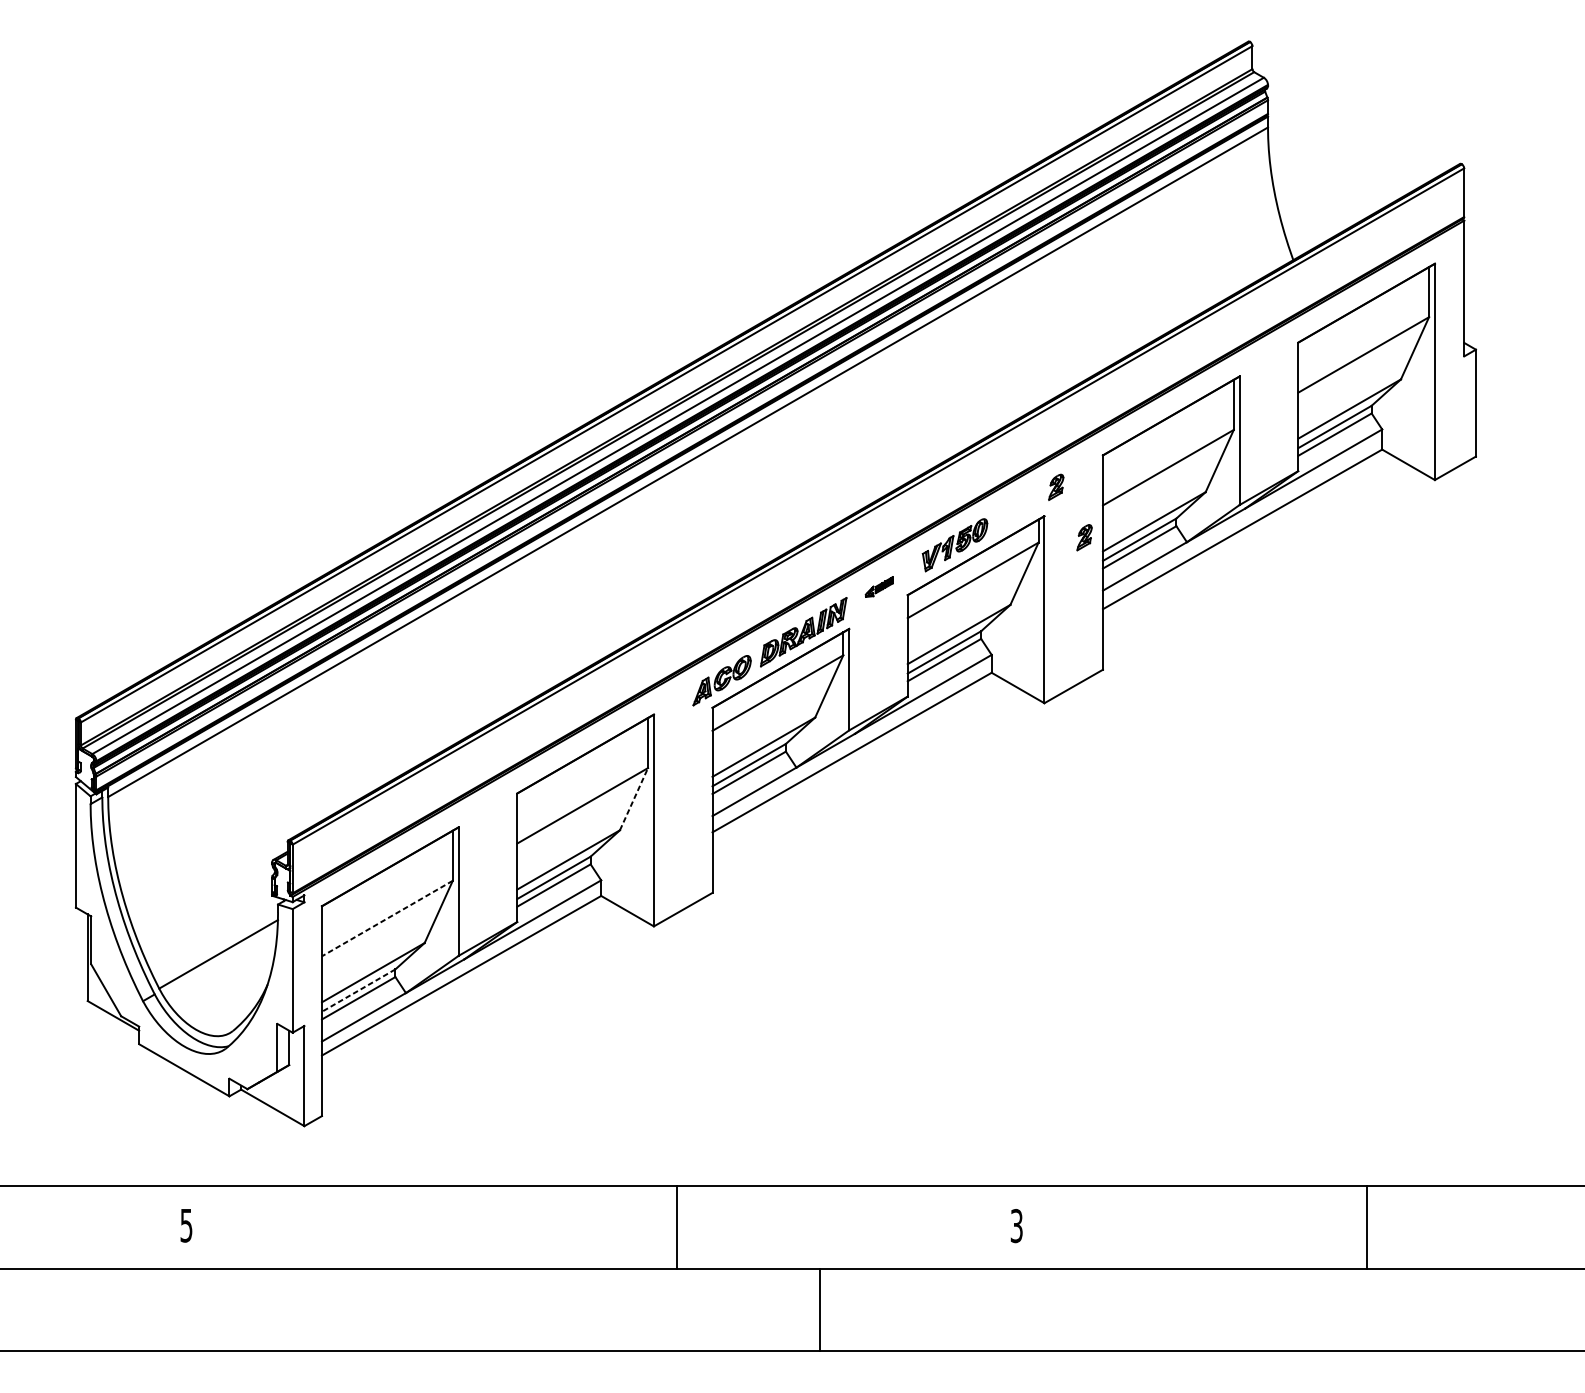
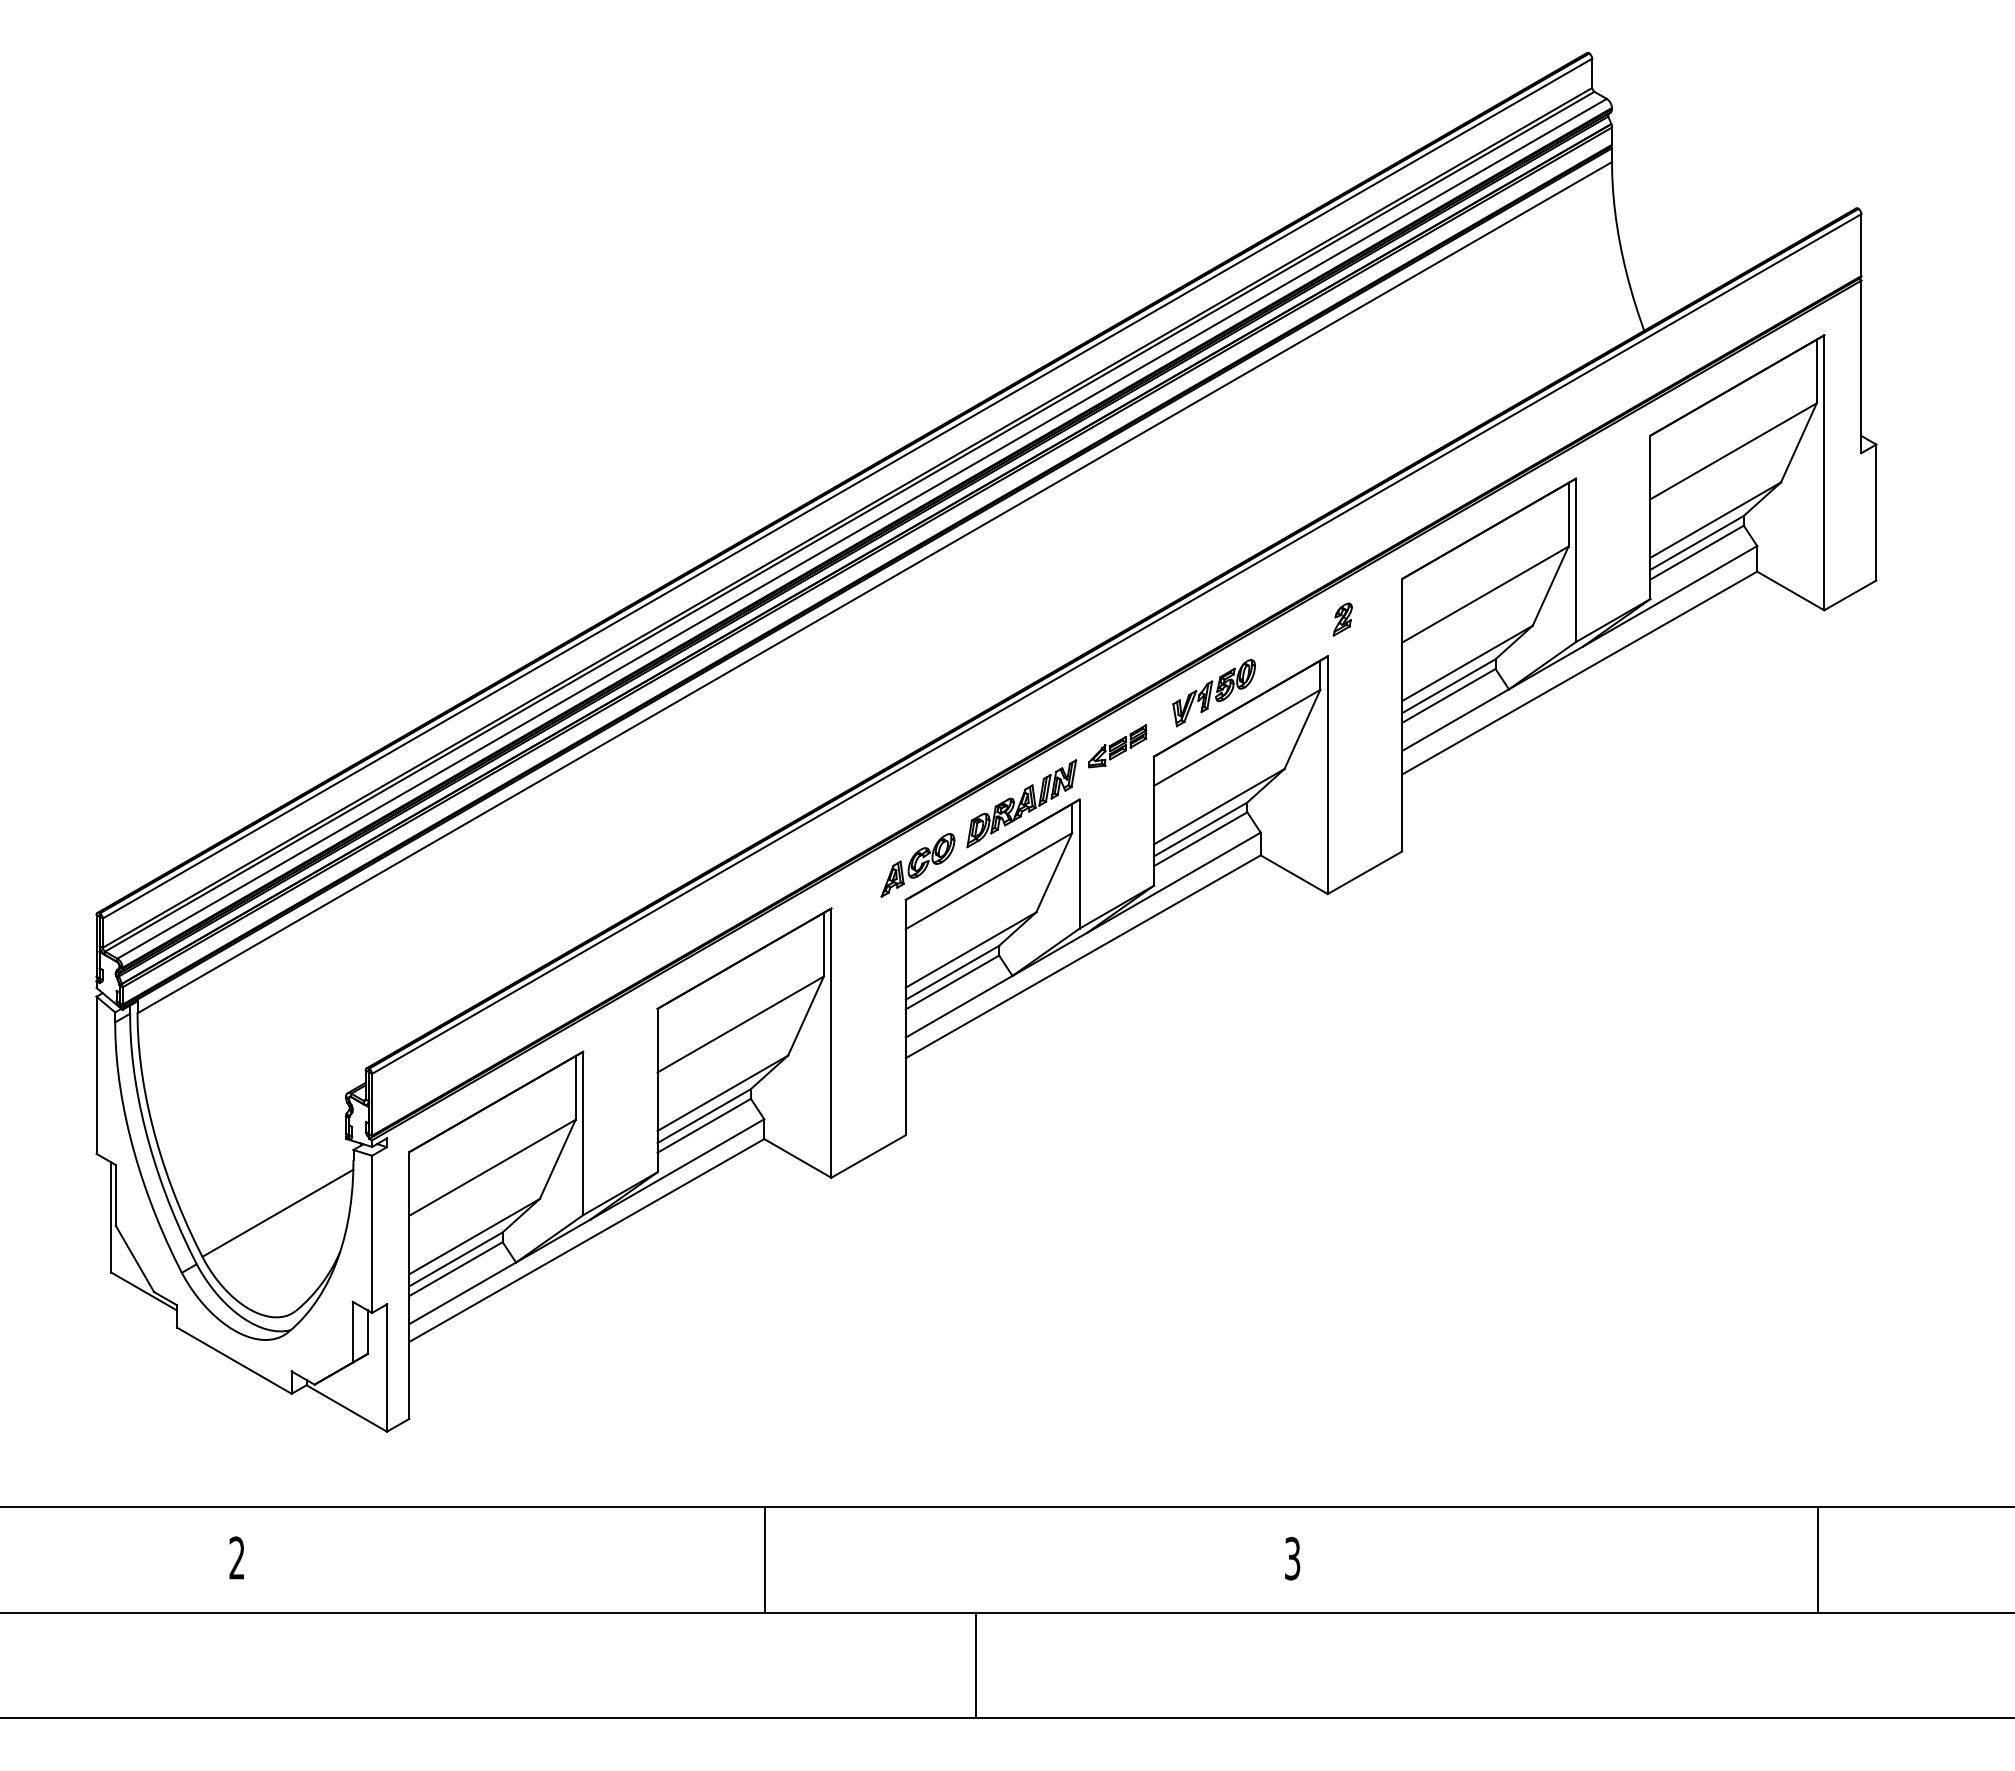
part: (1084, 537) -> (1378, 683), removed
part: (879, 587) -> (1117, 746), size x1.67
line: (634, 798) -> (806, 1015), dashed -> solid
line: (387, 919) -> (492, 1168), dashed -> solid
line: (359, 990) -> (456, 1259), dashed -> solid
text: (186, 1225) -> (236, 1557), 5 -> 2
line: (677, 1226) -> (765, 1559), moved
line: (1366, 1226) -> (1818, 1559), moved
line: (820, 1310) -> (975, 1665), moved

